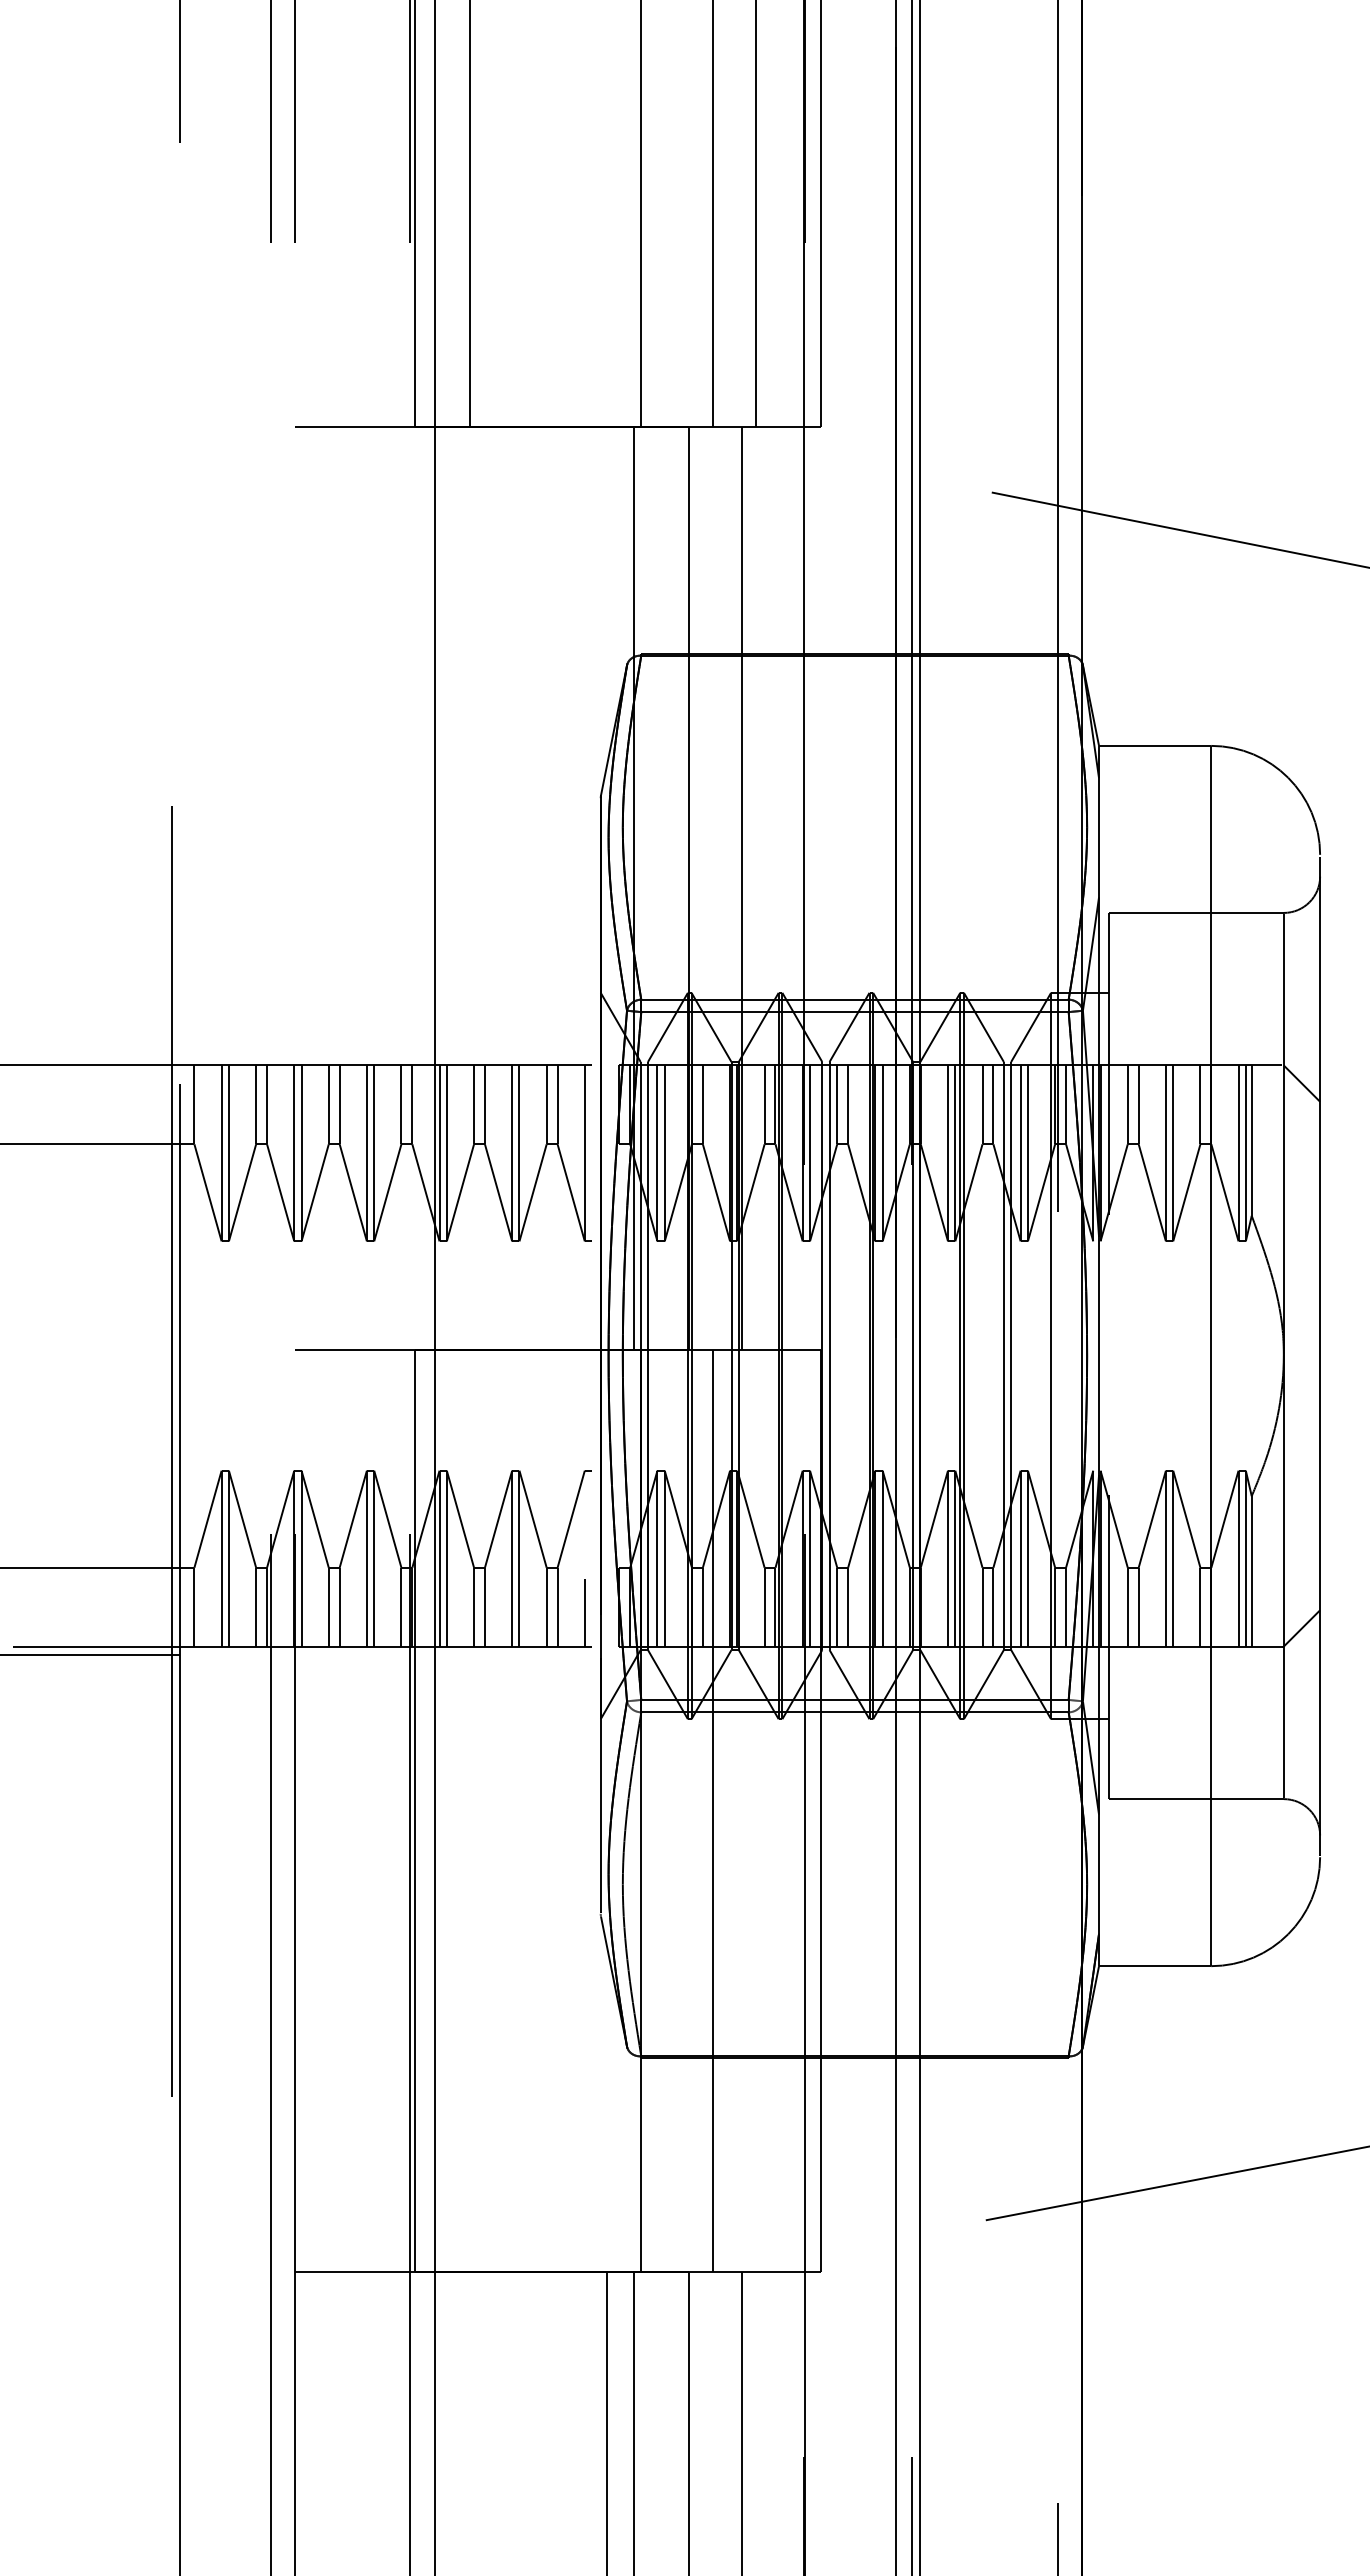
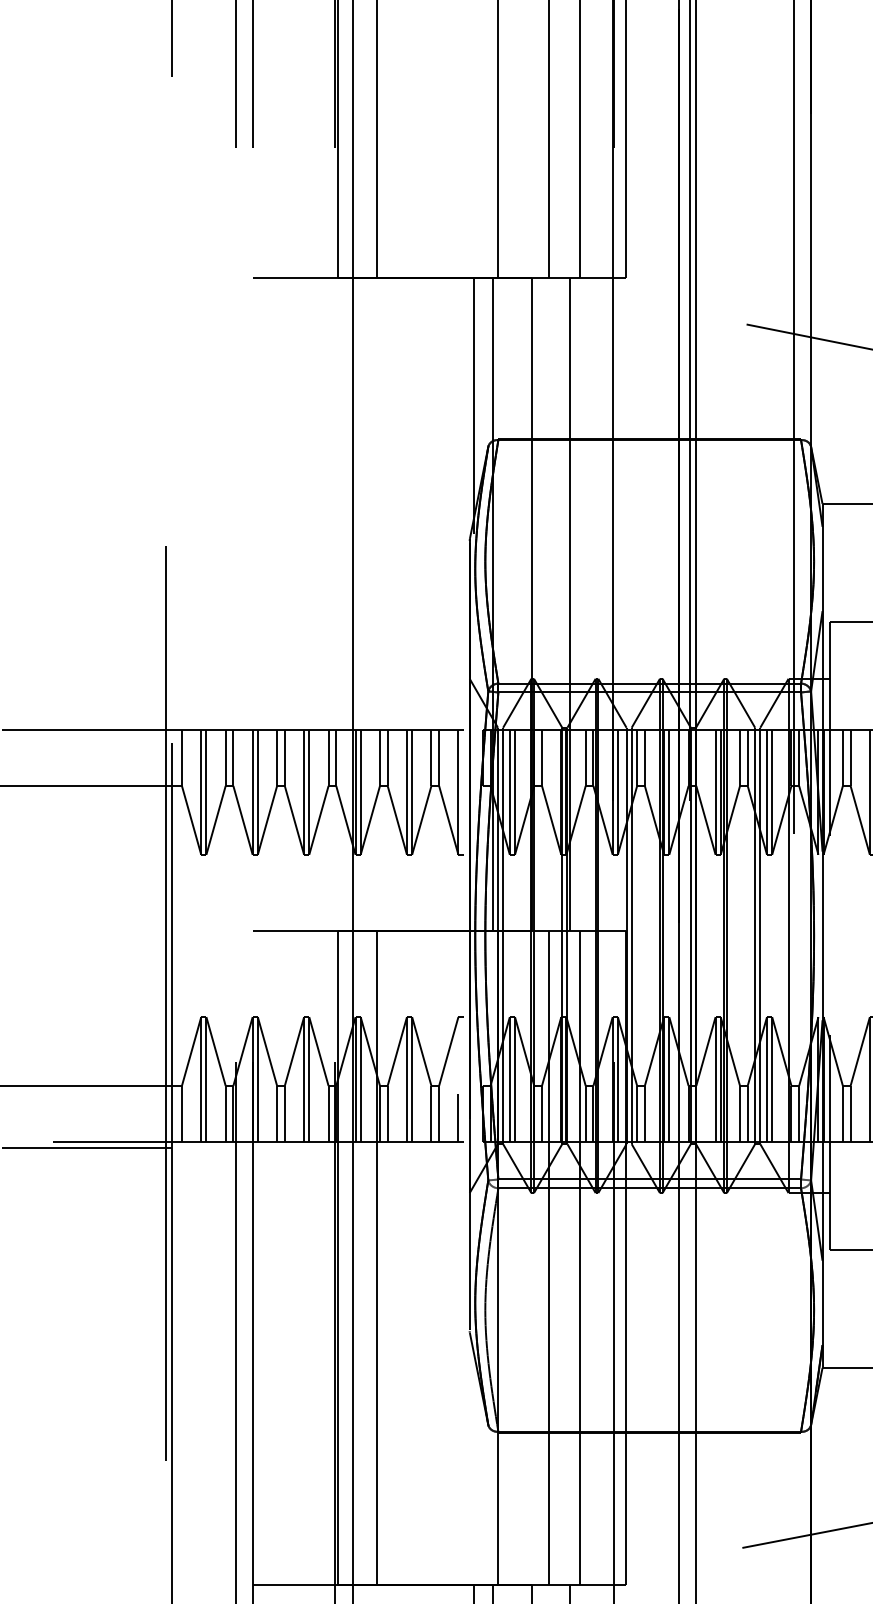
line: (607, 607) -> (474, 405), added
line: (470, 1810) -> (377, 1257), added
line: (756, 1810) -> (579, 1257), added

